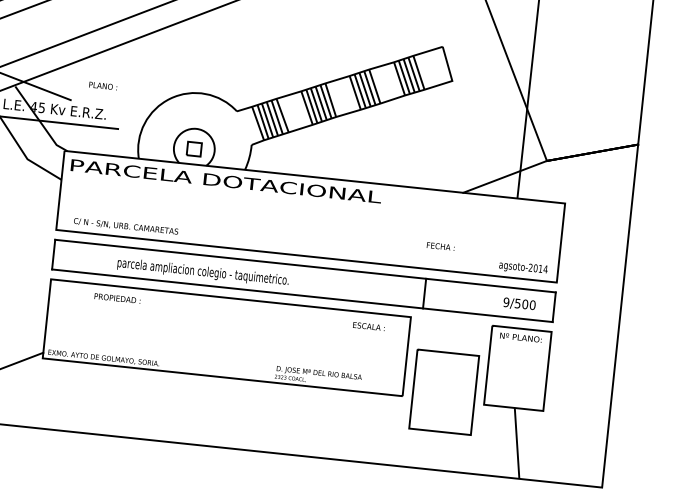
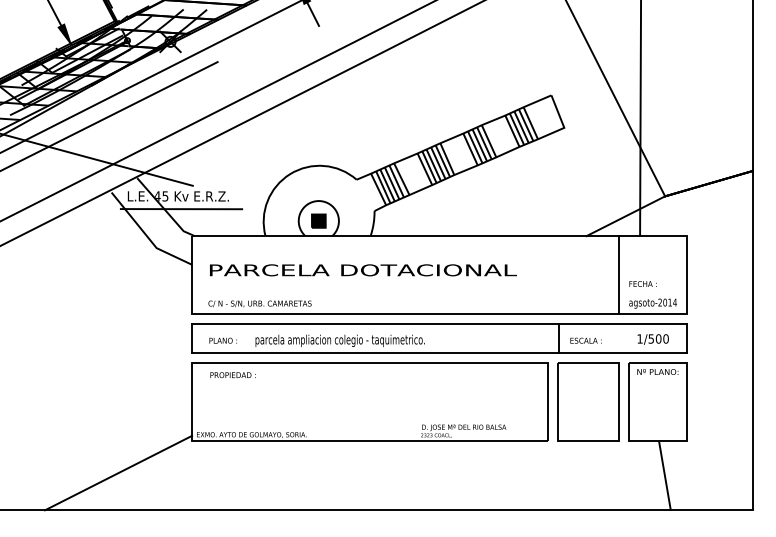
text: (102, 85) -> (222, 340), moved
fill: (194, 148) -> (318, 220), added
text: (226, 181) -> (363, 270), moved
line: (492, 236) -> (619, 275), added
text: (440, 245) -> (642, 283), moved
text: (116, 298) -> (232, 375), moved
text: (505, 301) -> (639, 338), 9/500 -> 1/500
text: (368, 326) -> (585, 340), moved
part: (444, 391) -> (588, 401), moved

